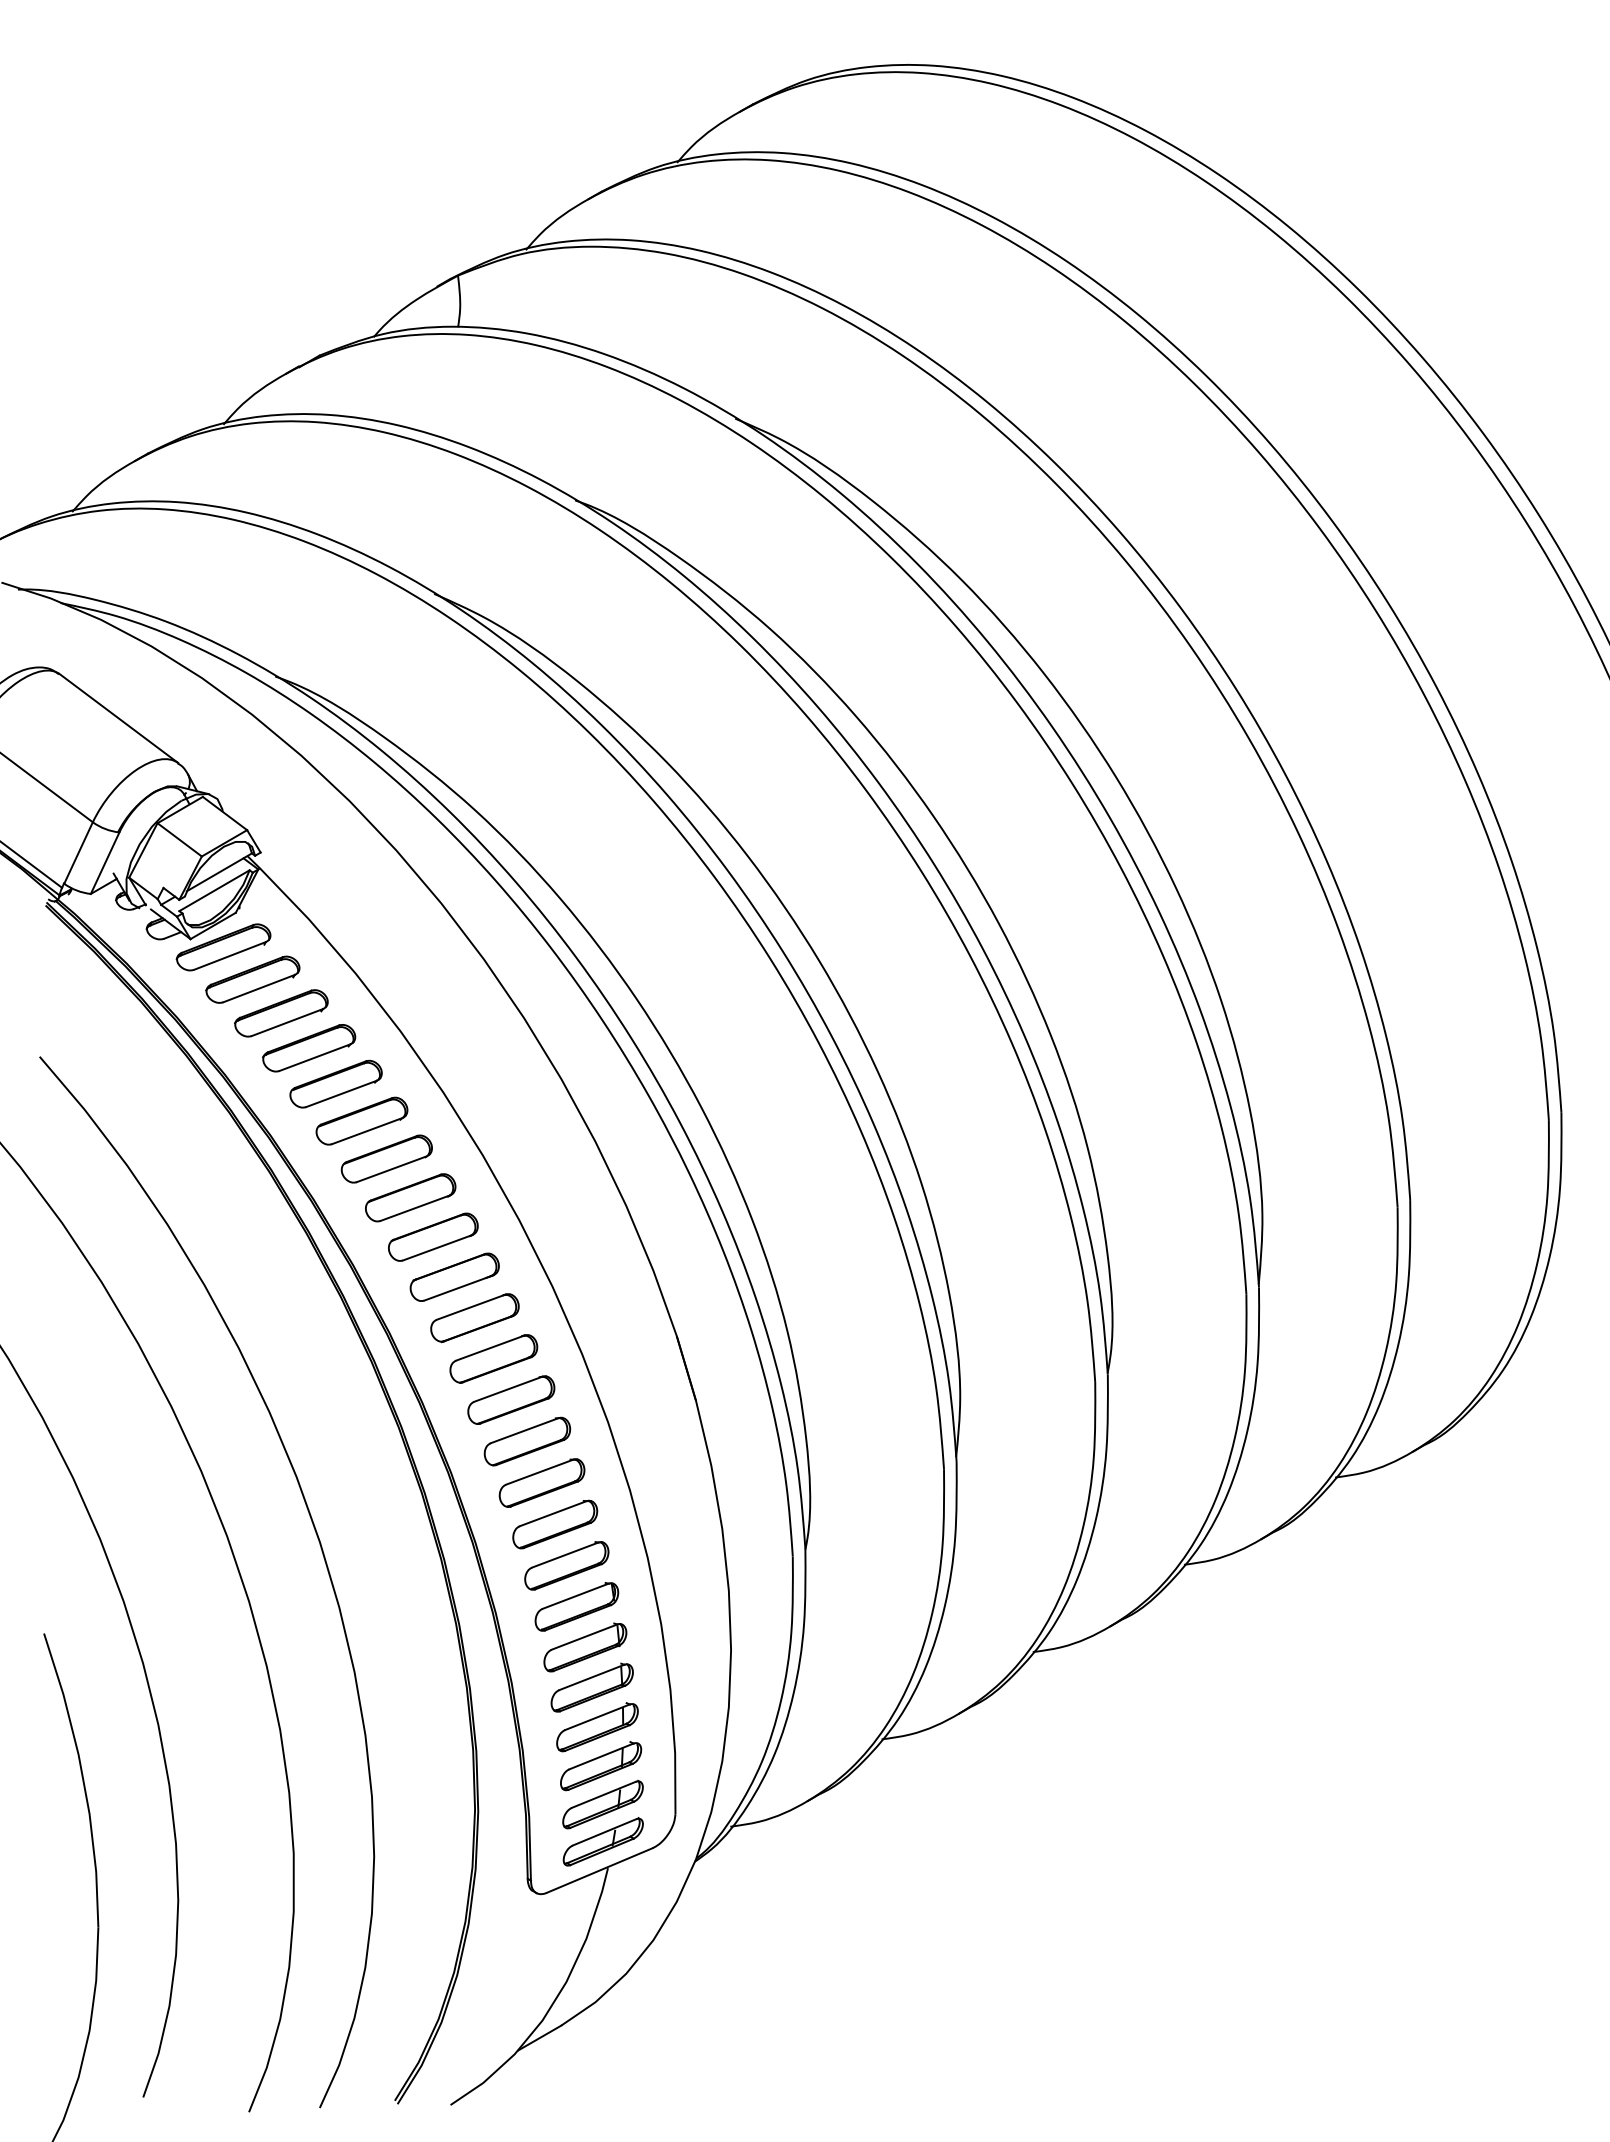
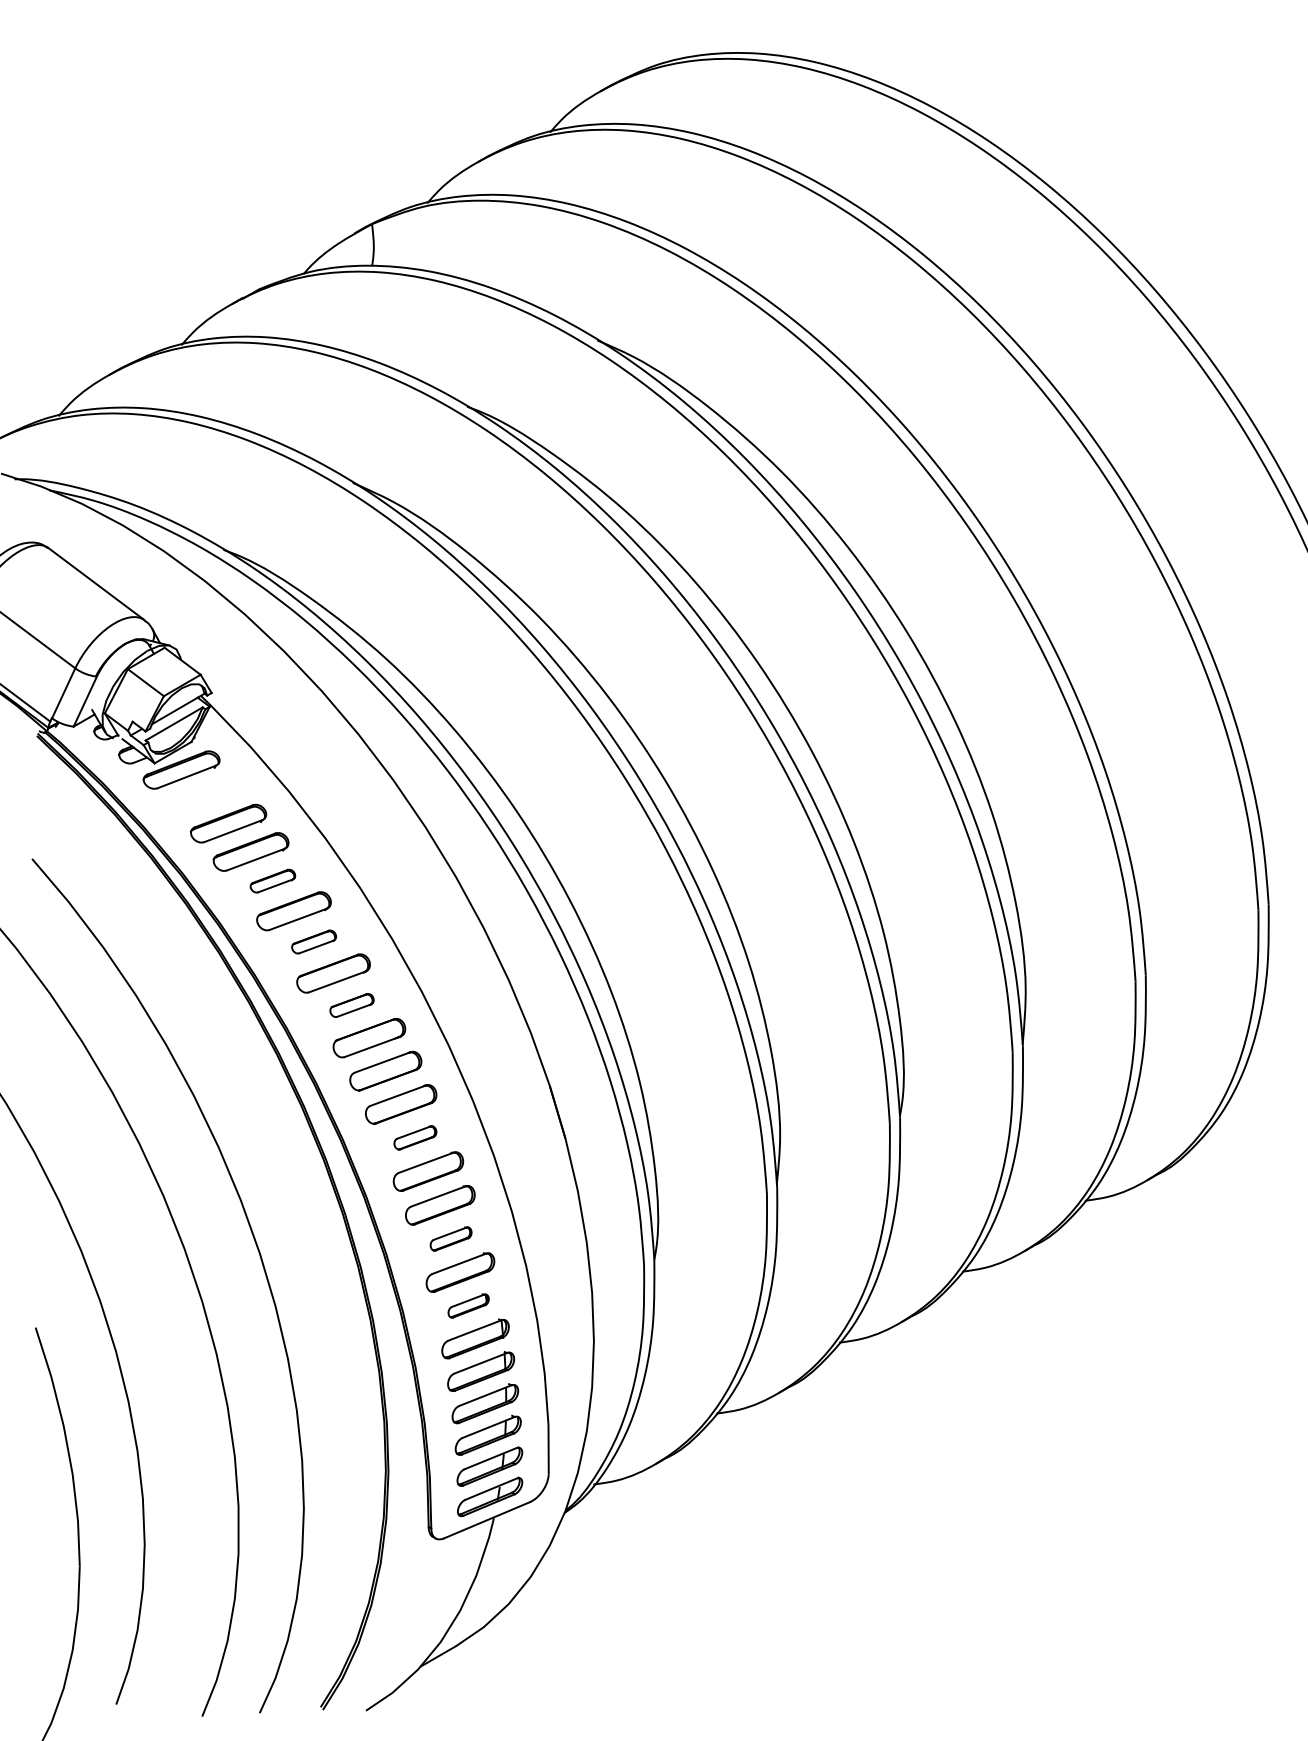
part: (252, 979) -> (205, 796), removed
part: (335, 1083) -> (272, 880), size x0.6
part: (386, 1158) -> (313, 941), size x0.6
part: (433, 1236) -> (352, 1004), size x0.6
part: (511, 1399) -> (415, 1137), size x0.6
part: (555, 1524) -> (451, 1239), size x0.6
part: (576, 1606) -> (468, 1305), size x0.6

